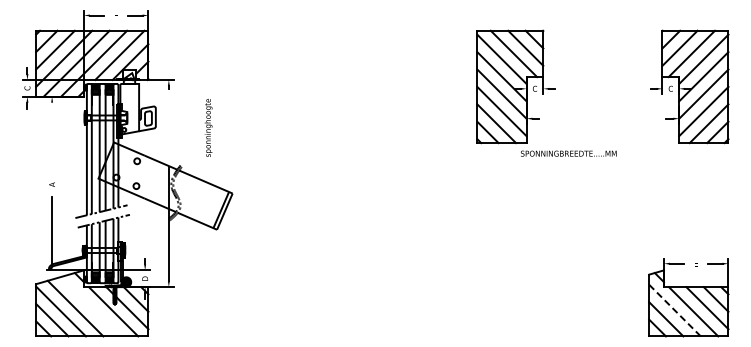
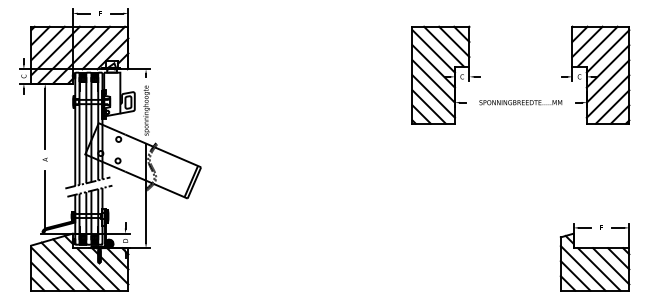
text: (208, 127) -> (146, 110), moved
line: (52, 137) -> (45, 118), added
text: (568, 153) -> (520, 102), moved
line: (90, 306) -> (78, 264), added
line: (674, 310) -> (582, 268), dashed -> solid

